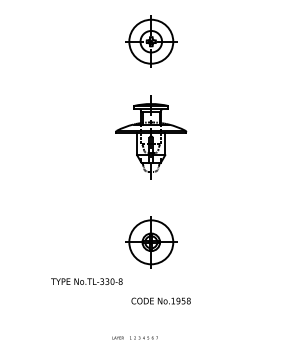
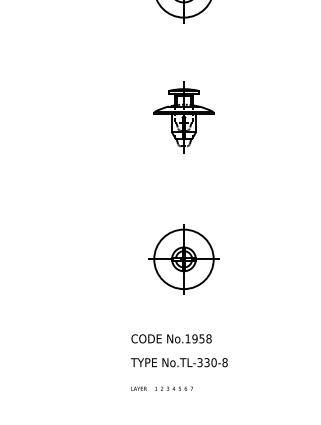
part: (151, 137) -> (184, 117), size x0.62
text: (86, 281) -> (178, 362), moved
text: (160, 300) -> (170, 338), moved

